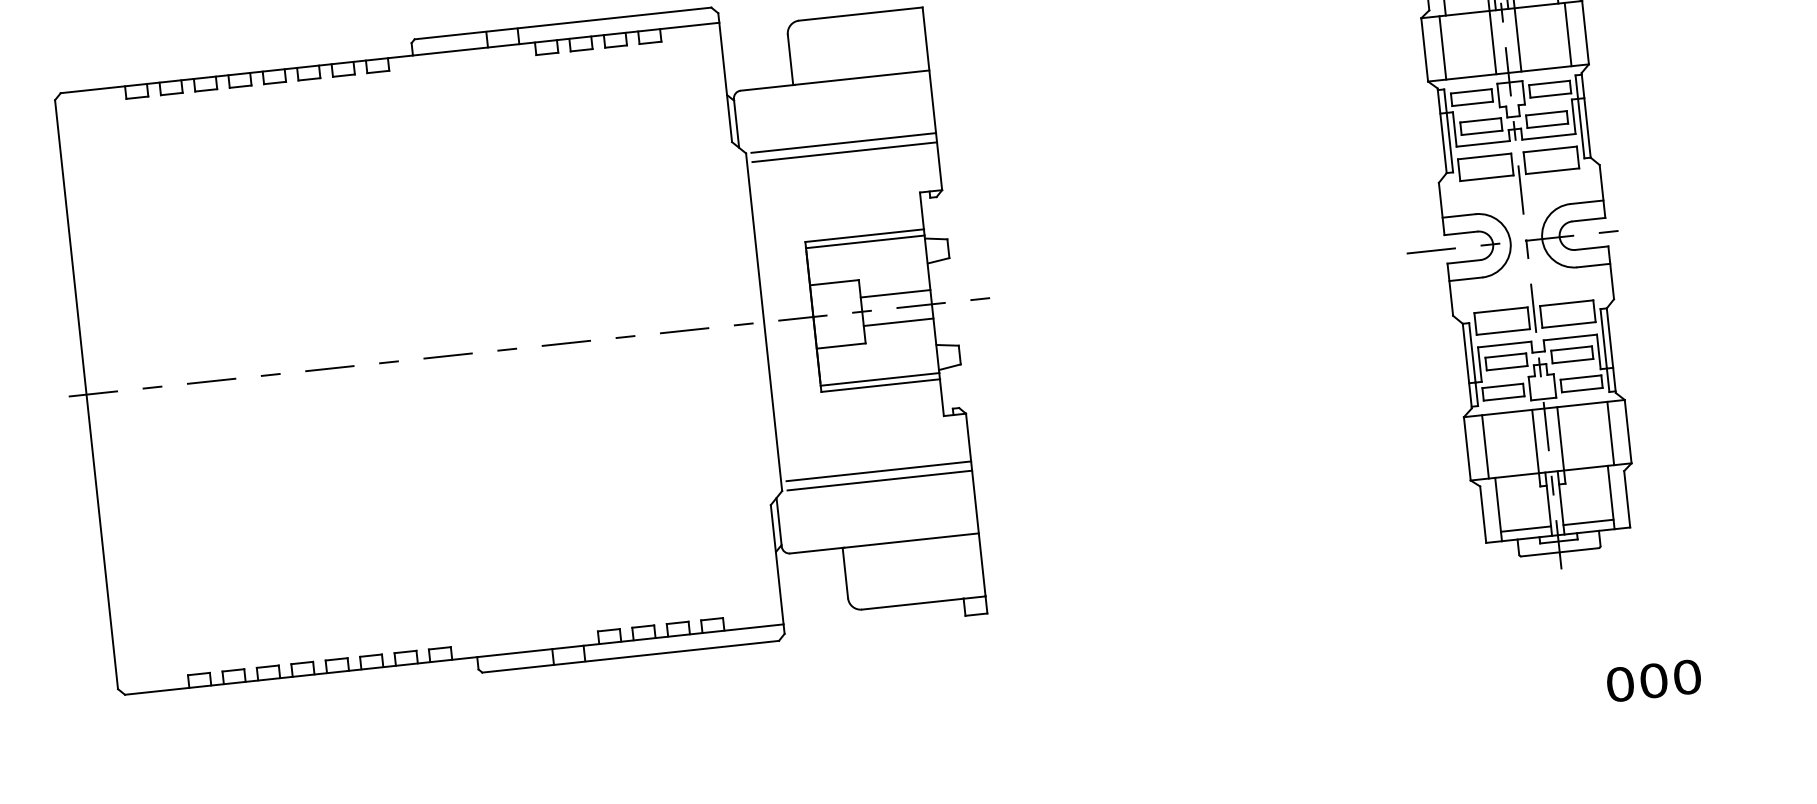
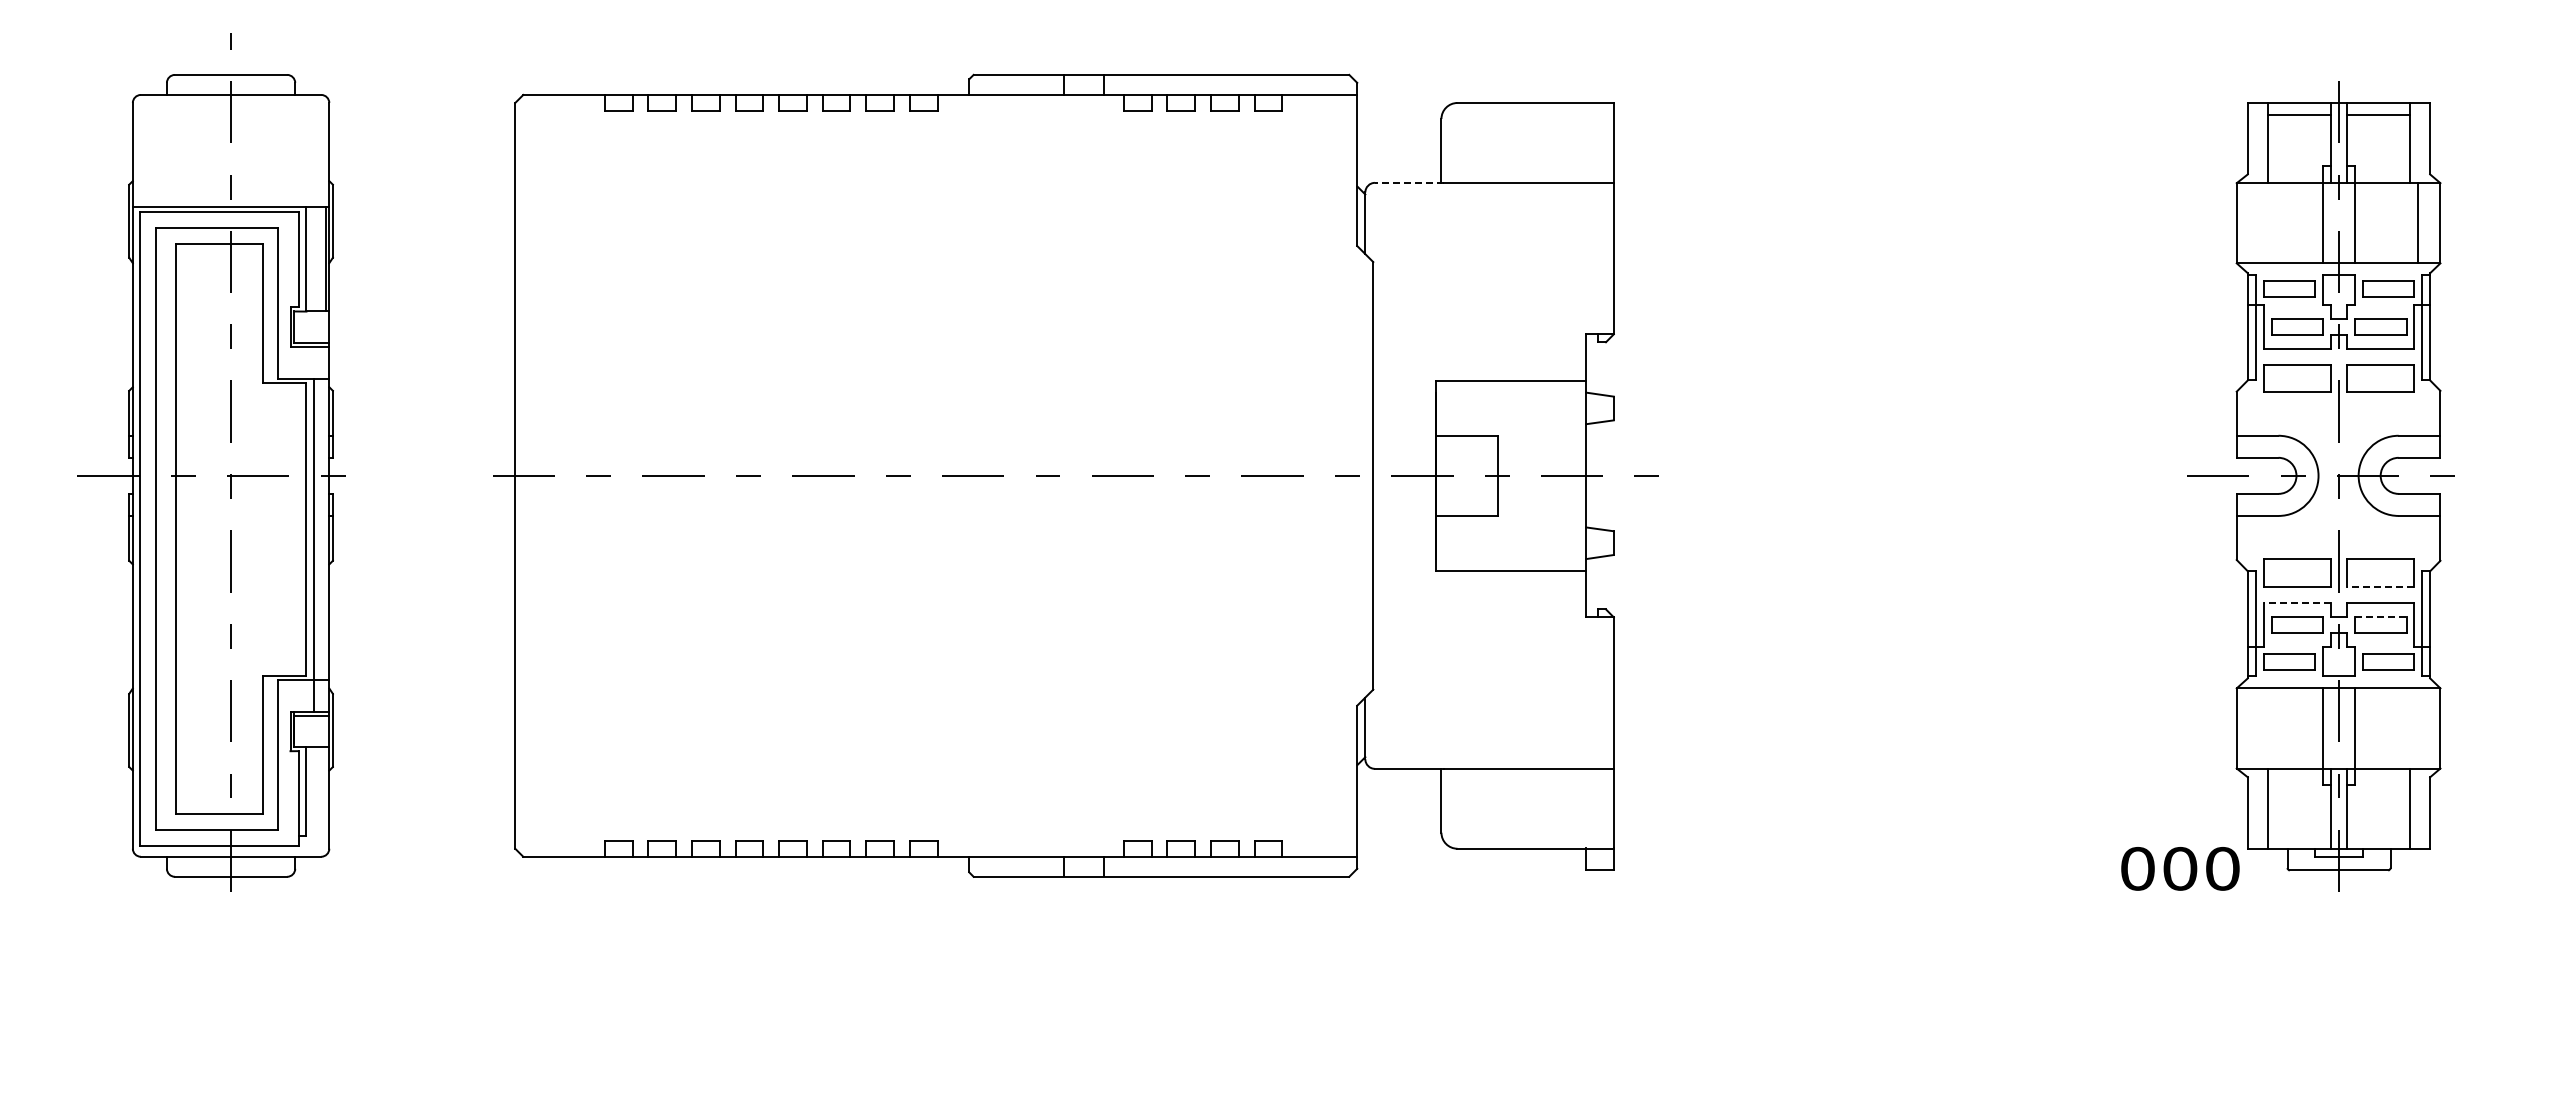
line: (1442, 48) -> (2259, 223), removed
line: (767, 87) -> (1408, 182), solid -> dashed
line: (843, 143) -> (1496, 262), removed
line: (844, 152) -> (1496, 273), removed
line: (865, 241) -> (1510, 388), removed
line: (895, 293) -> (1541, 457), removed
line: (898, 321) -> (1541, 493), removed
line: (1568, 325) -> (2380, 587), solid -> dashed
line: (1504, 344) -> (2297, 602), solid -> dashed
line: (1571, 348) -> (2380, 616), solid -> dashed
line: (879, 379) -> (1510, 562), removed
line: (1610, 433) -> (2418, 728), removed
line: (1485, 446) -> (2259, 728), removed
line: (878, 471) -> (1496, 677), removed
line: (879, 480) -> (1496, 689), removed
line: (1588, 522) -> (2378, 836), removed
line: (1526, 528) -> (2299, 836), removed
text: (1654, 680) -> (2180, 868), moved

